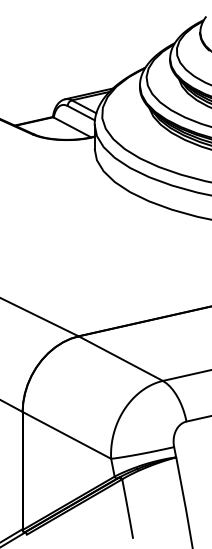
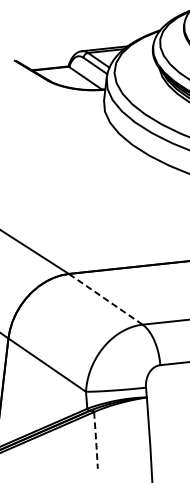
line: (120, 358) -> (105, 299), solid -> dashed
line: (127, 509) -> (95, 440), solid -> dashed

